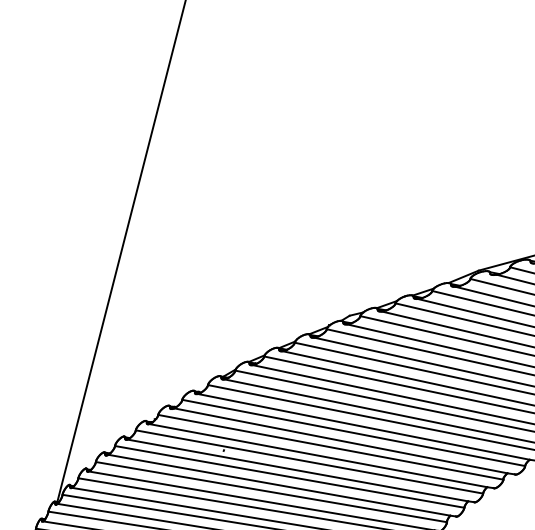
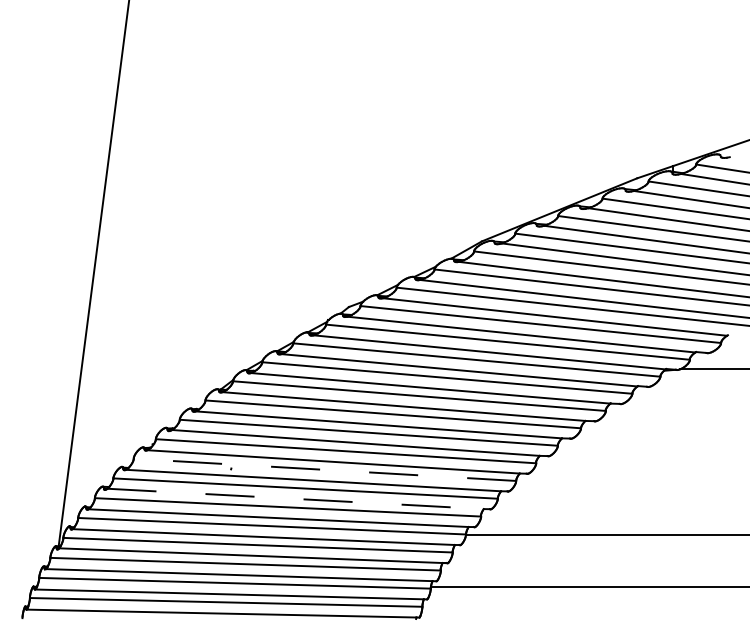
line: (309, 461) -> (324, 469), solid -> dashed
line: (280, 484) -> (296, 498), solid -> dashed

